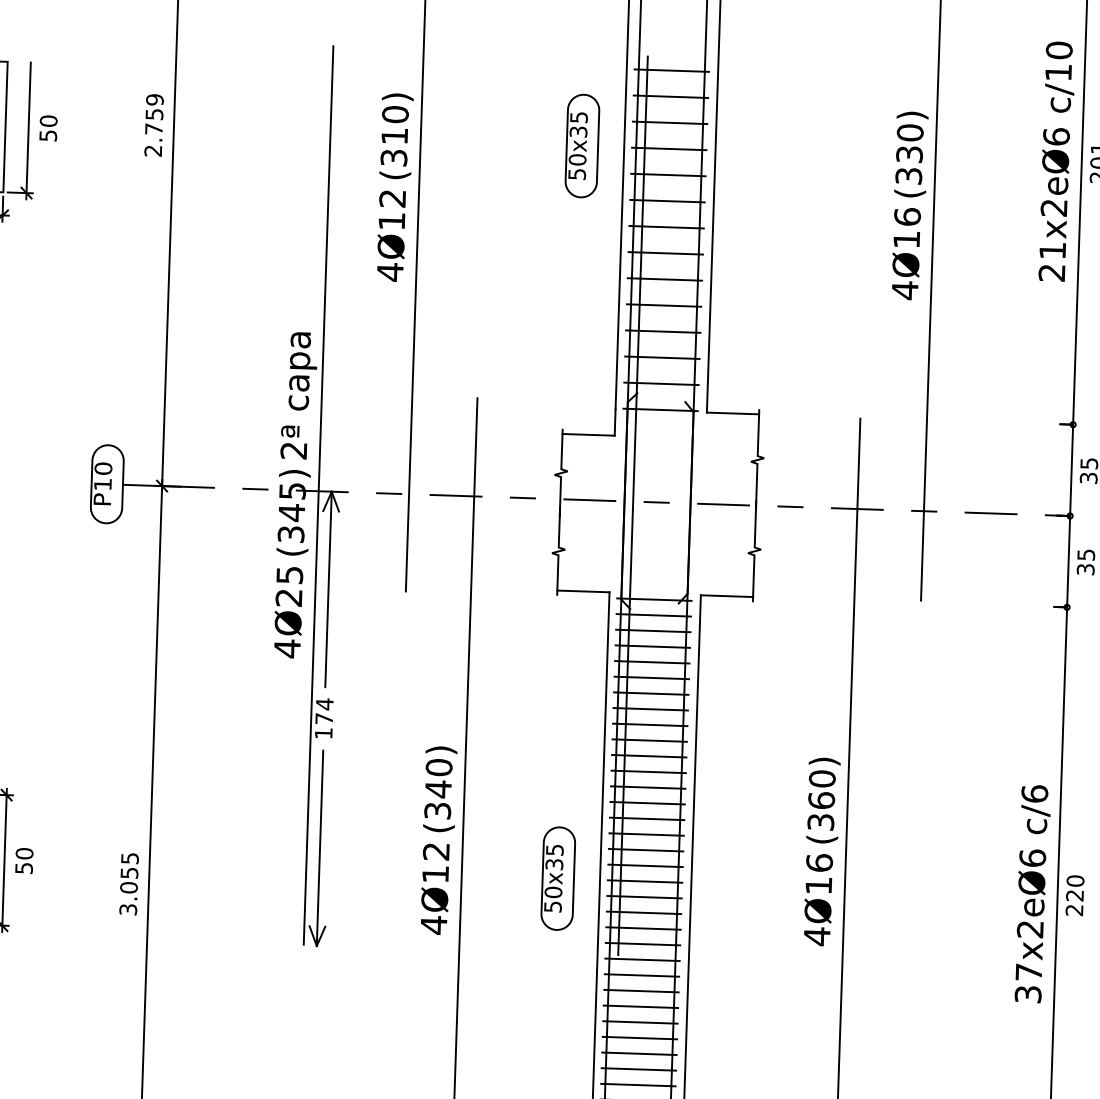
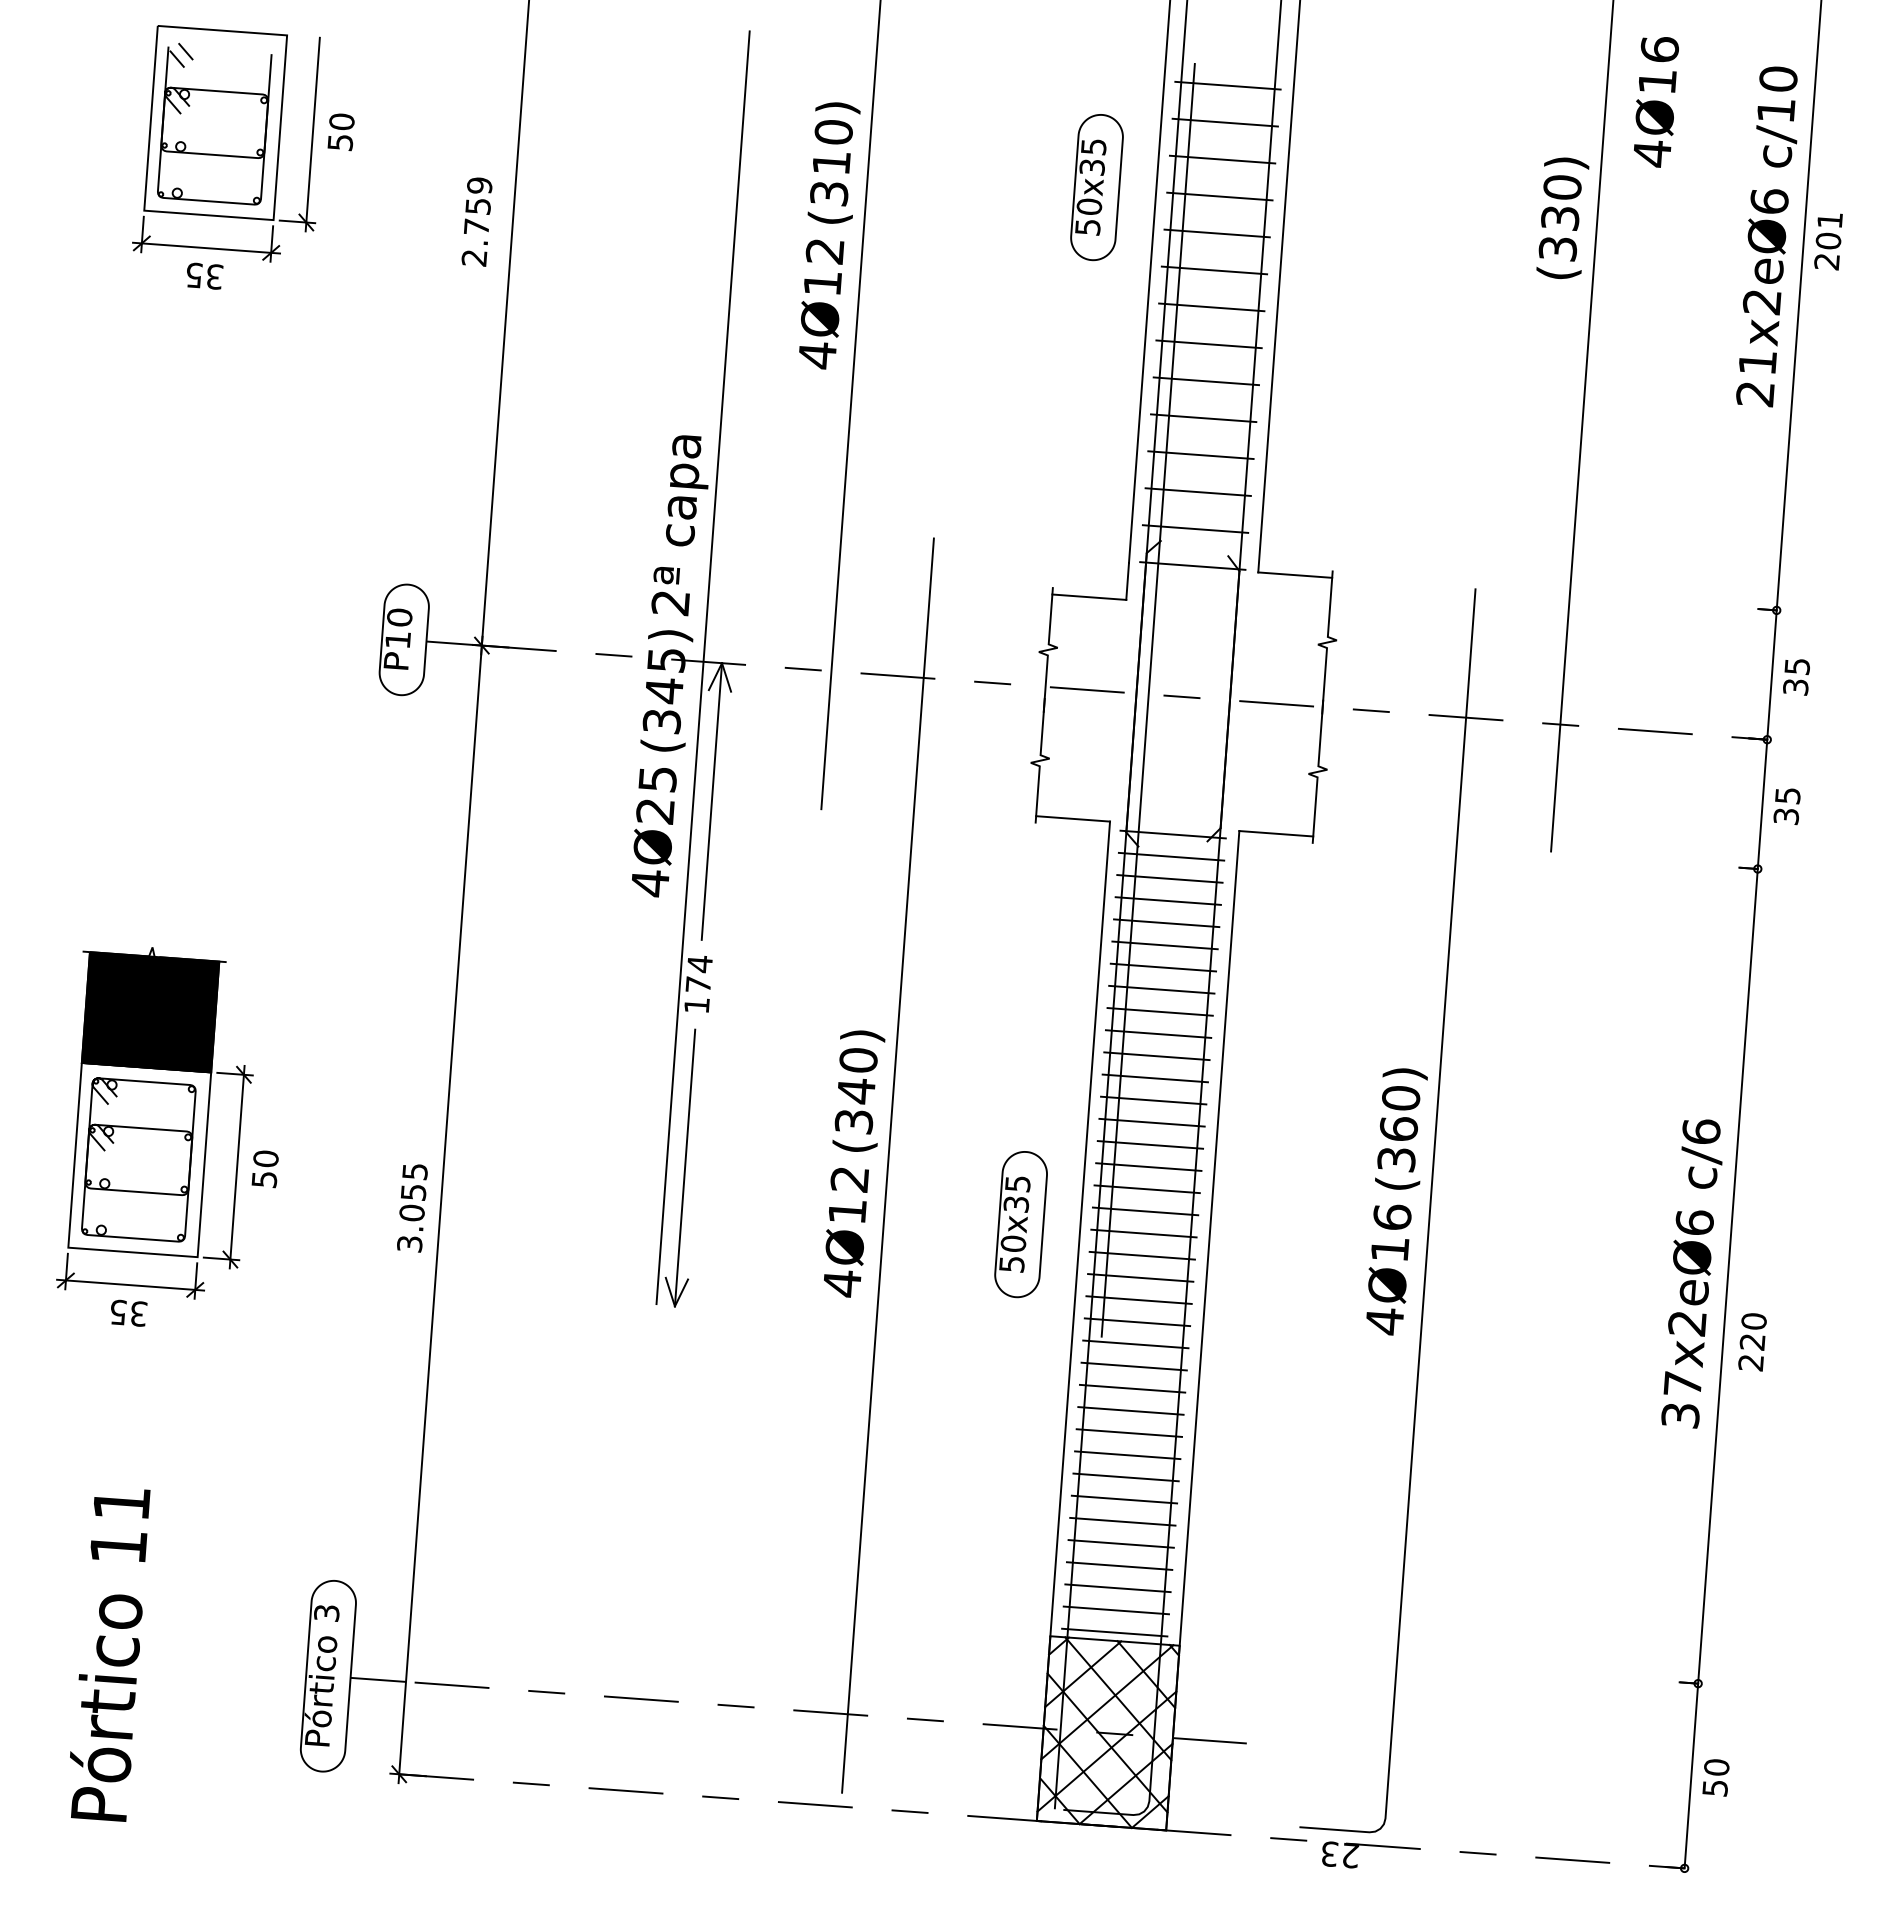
text: (153, 125) -> (476, 221), moved
text: (906, 254) -> (1656, 102), moved
text: (1074, 895) -> (1752, 1342), moved

